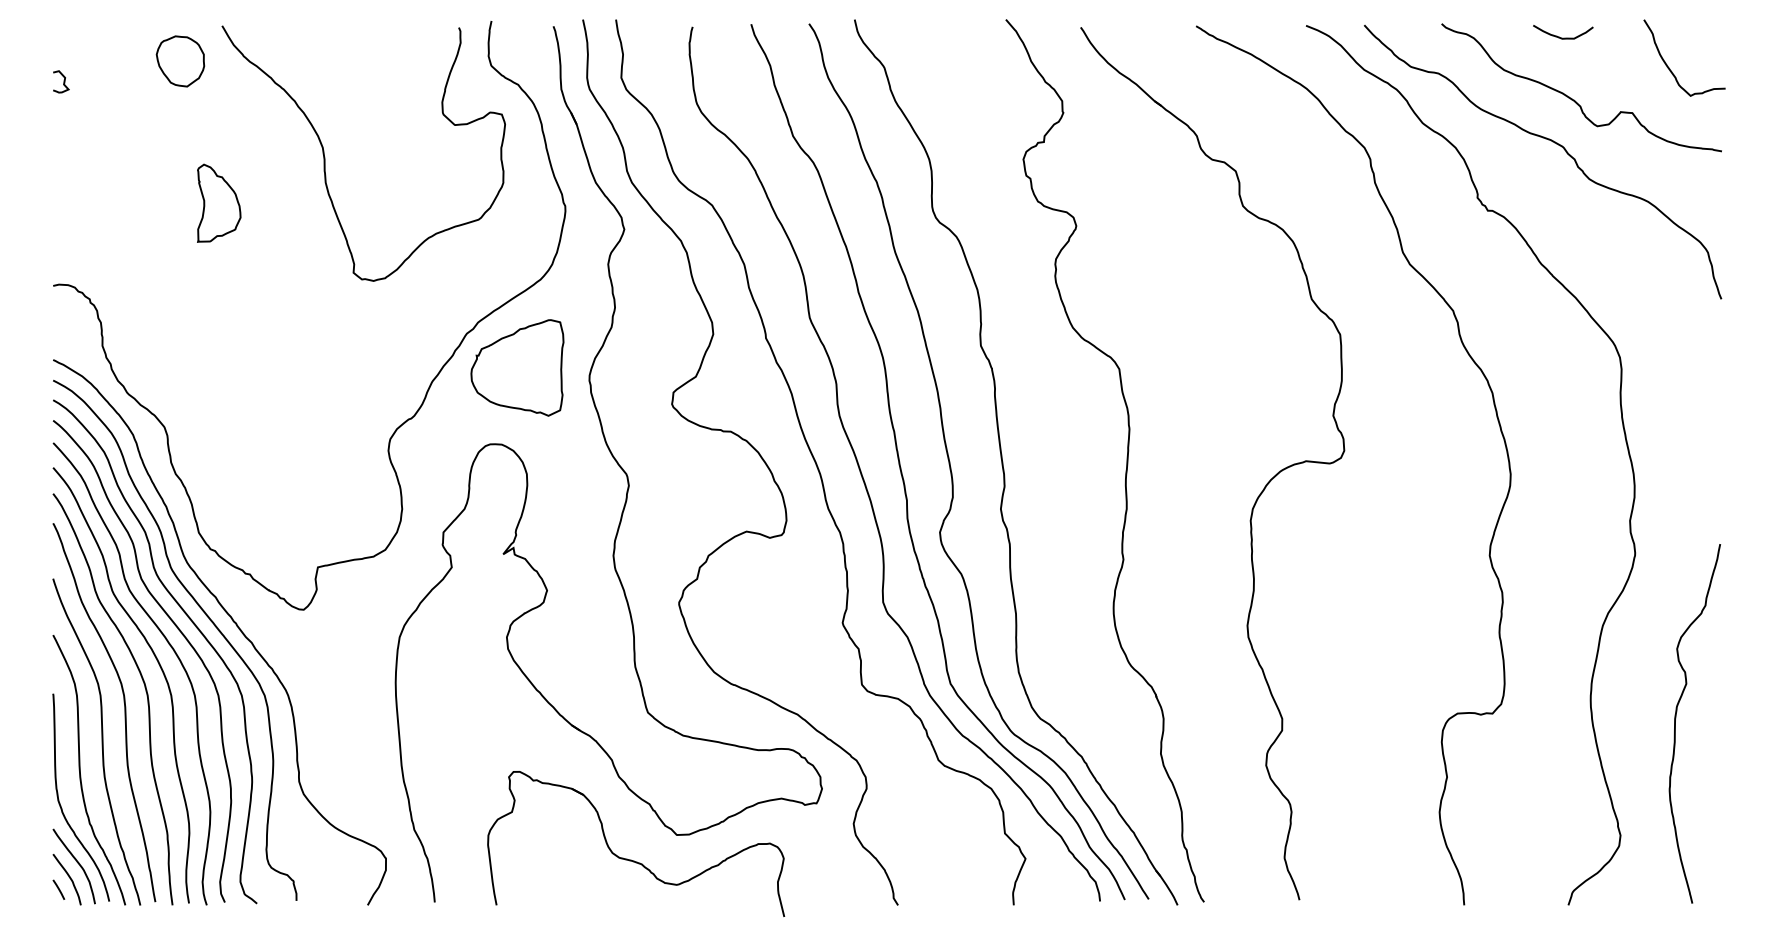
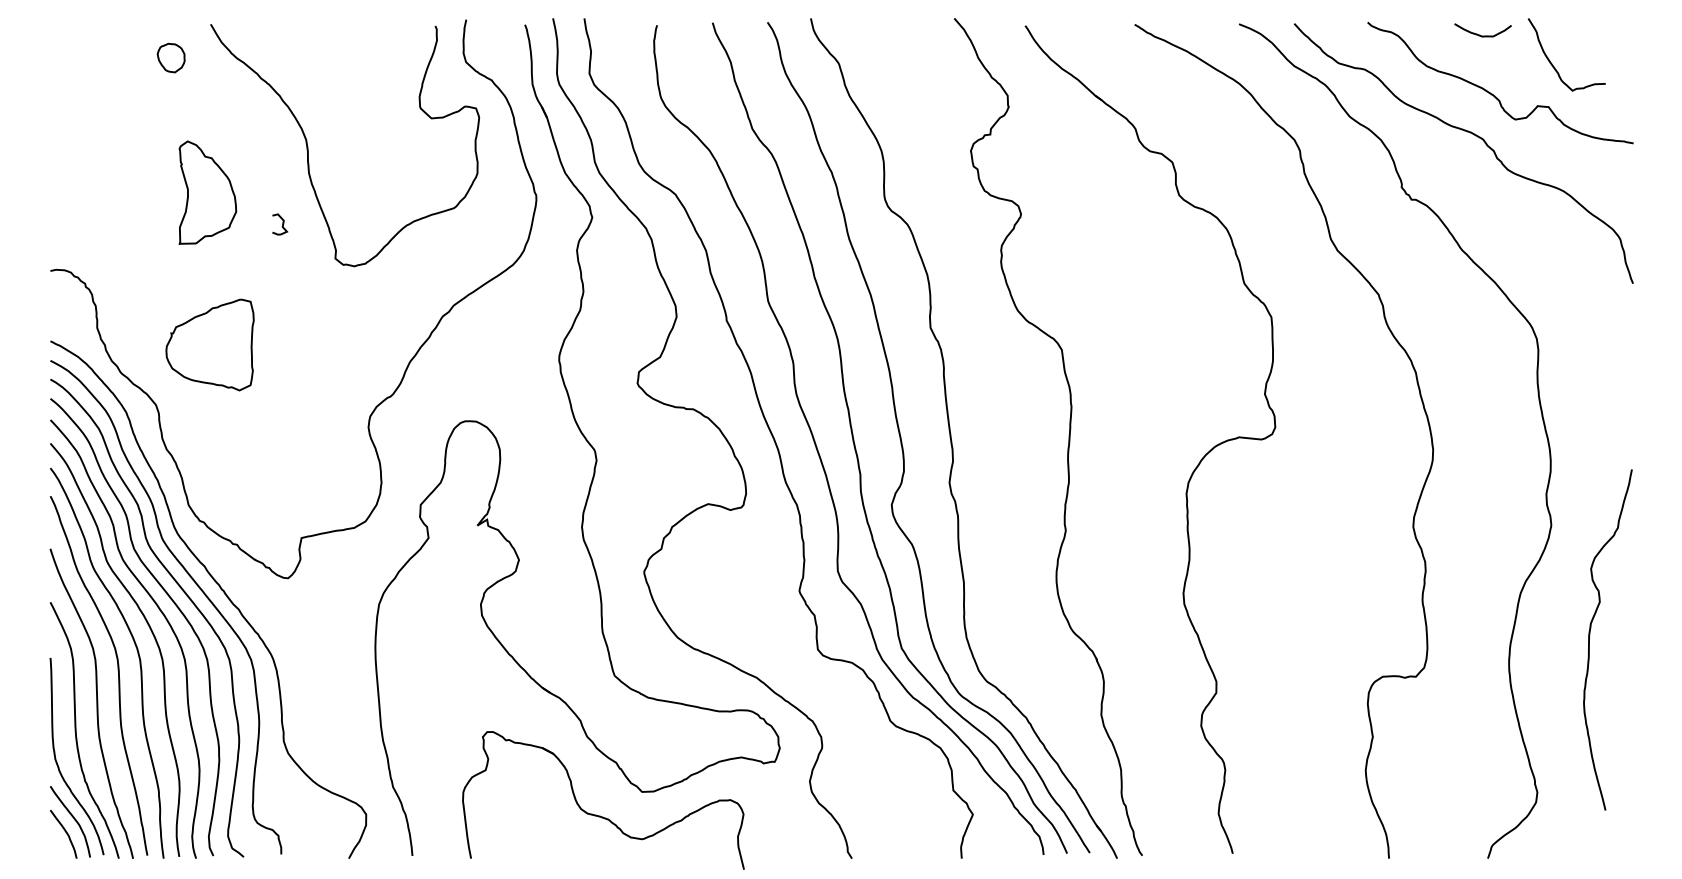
part: (180, 61) -> (171, 58), size x0.6
curve: (1670, 68) -> (1553, 64), moved
curve: (63, 81) -> (282, 224), moved
part: (219, 202) -> (208, 191), size x1.4
part: (517, 367) -> (210, 344), moved
curve: (1676, 718) -> (1590, 634), moved
line: (58, 889) -> (55, 843), removed

